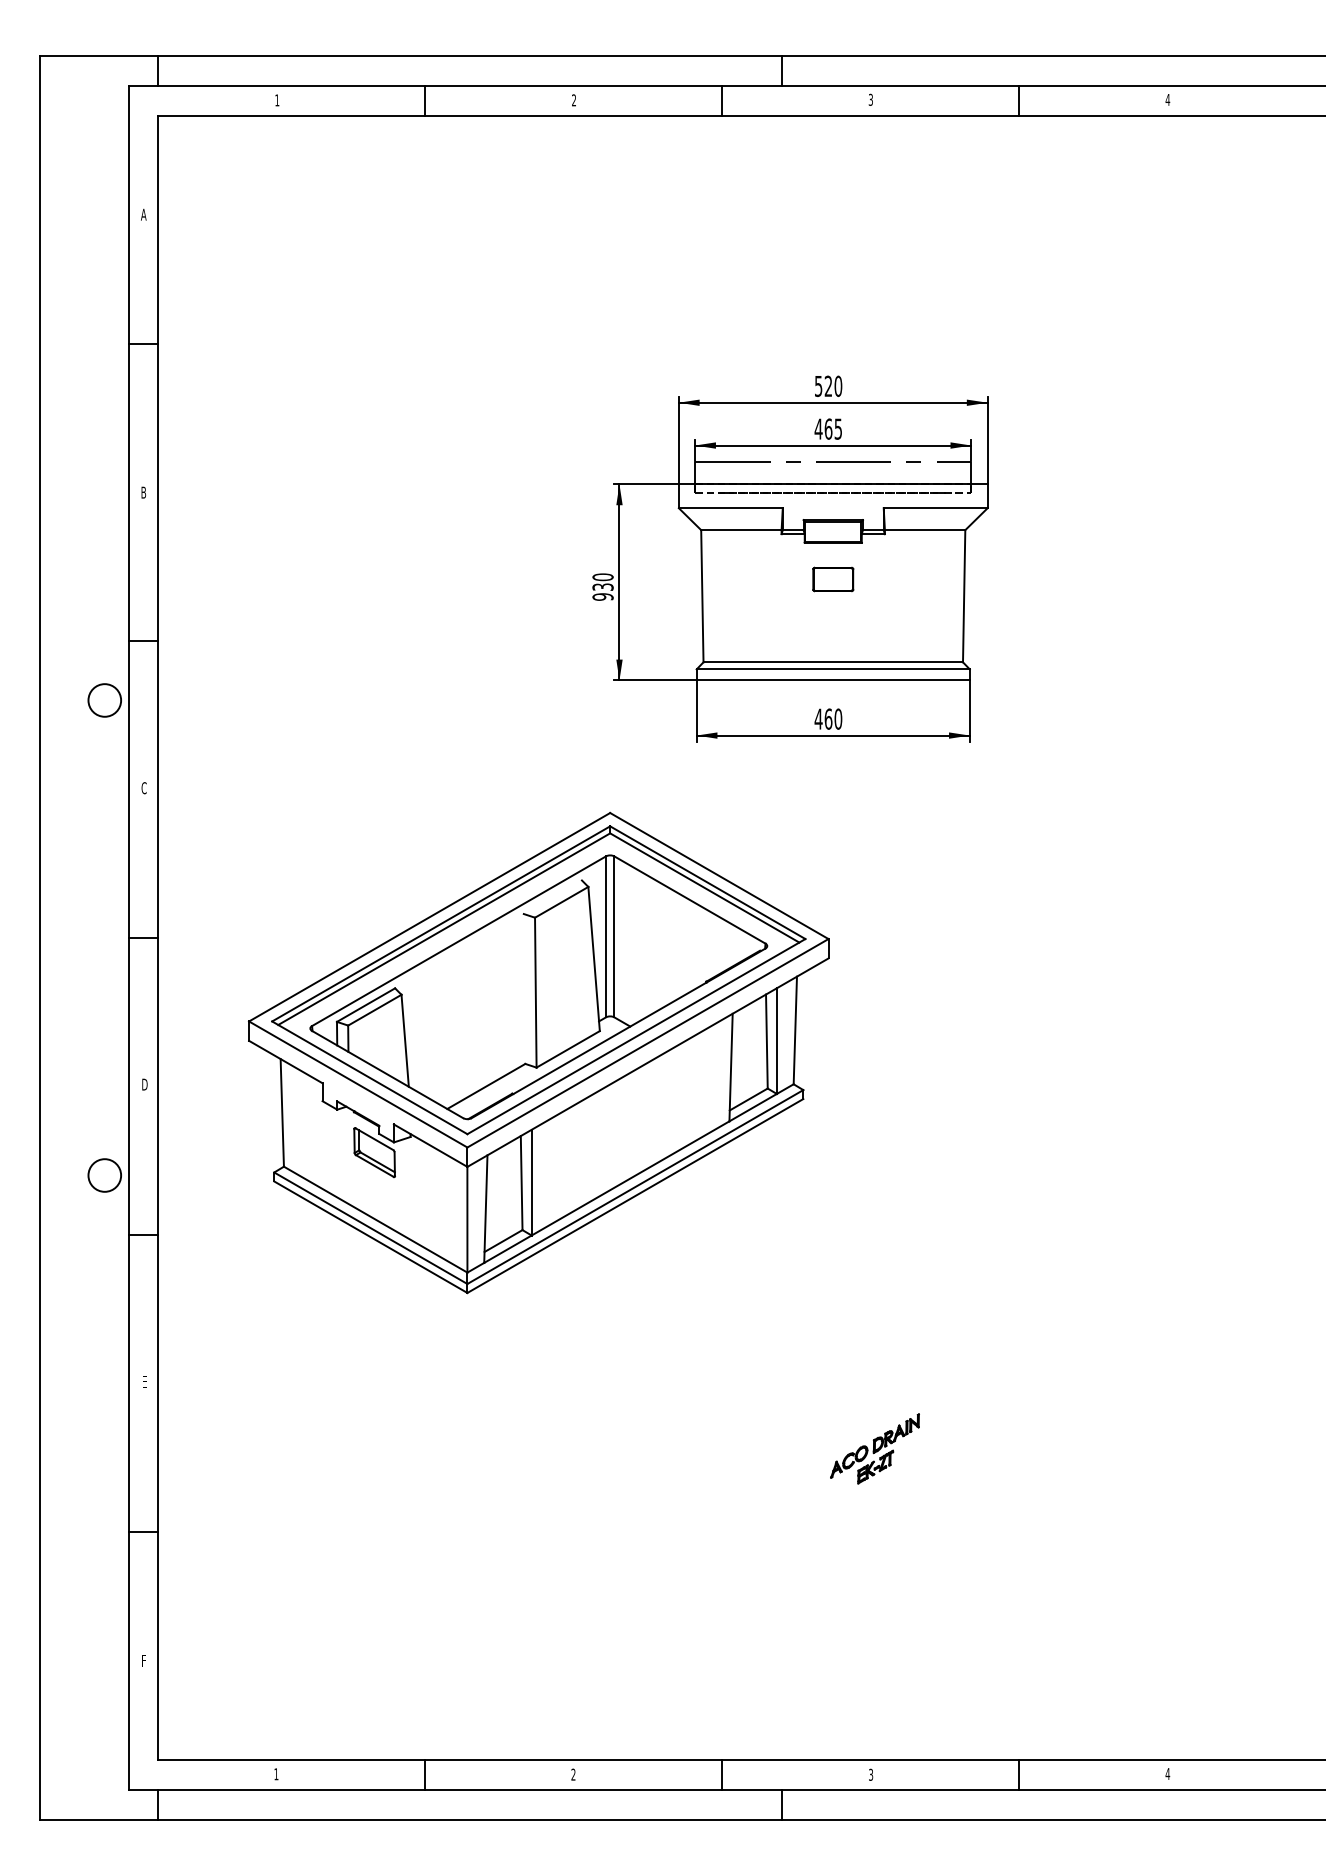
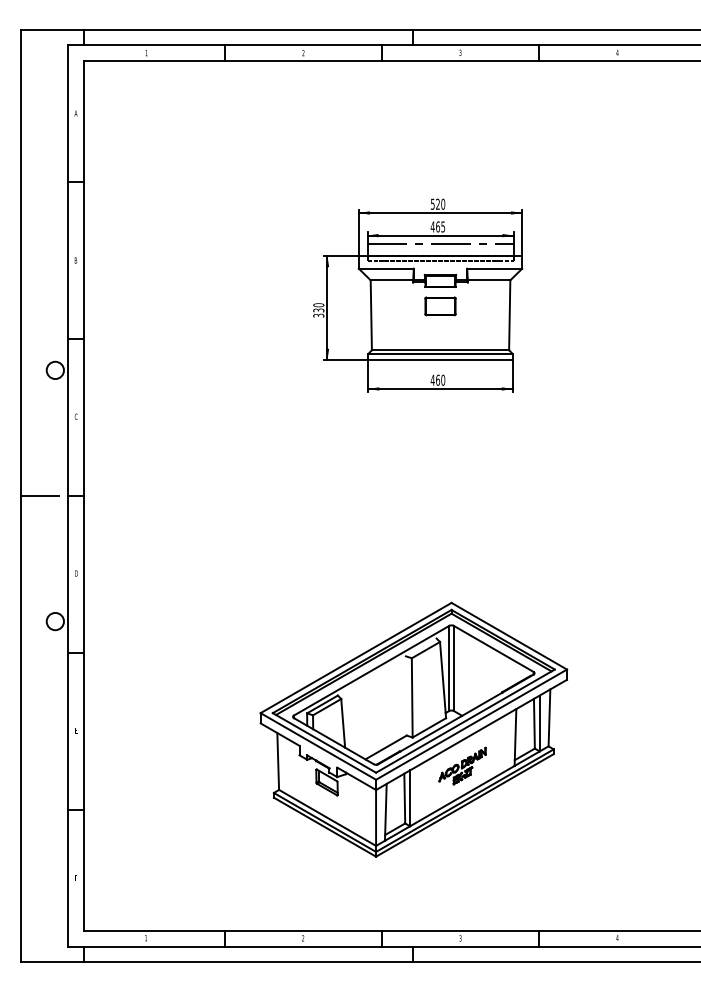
part: (833, 579) -> (440, 306), size x1.43
text: (602, 596) -> (318, 315), 930 -> 330
line: (74, 938) -> (39, 496), added
part: (538, 1052) -> (413, 729), moved

